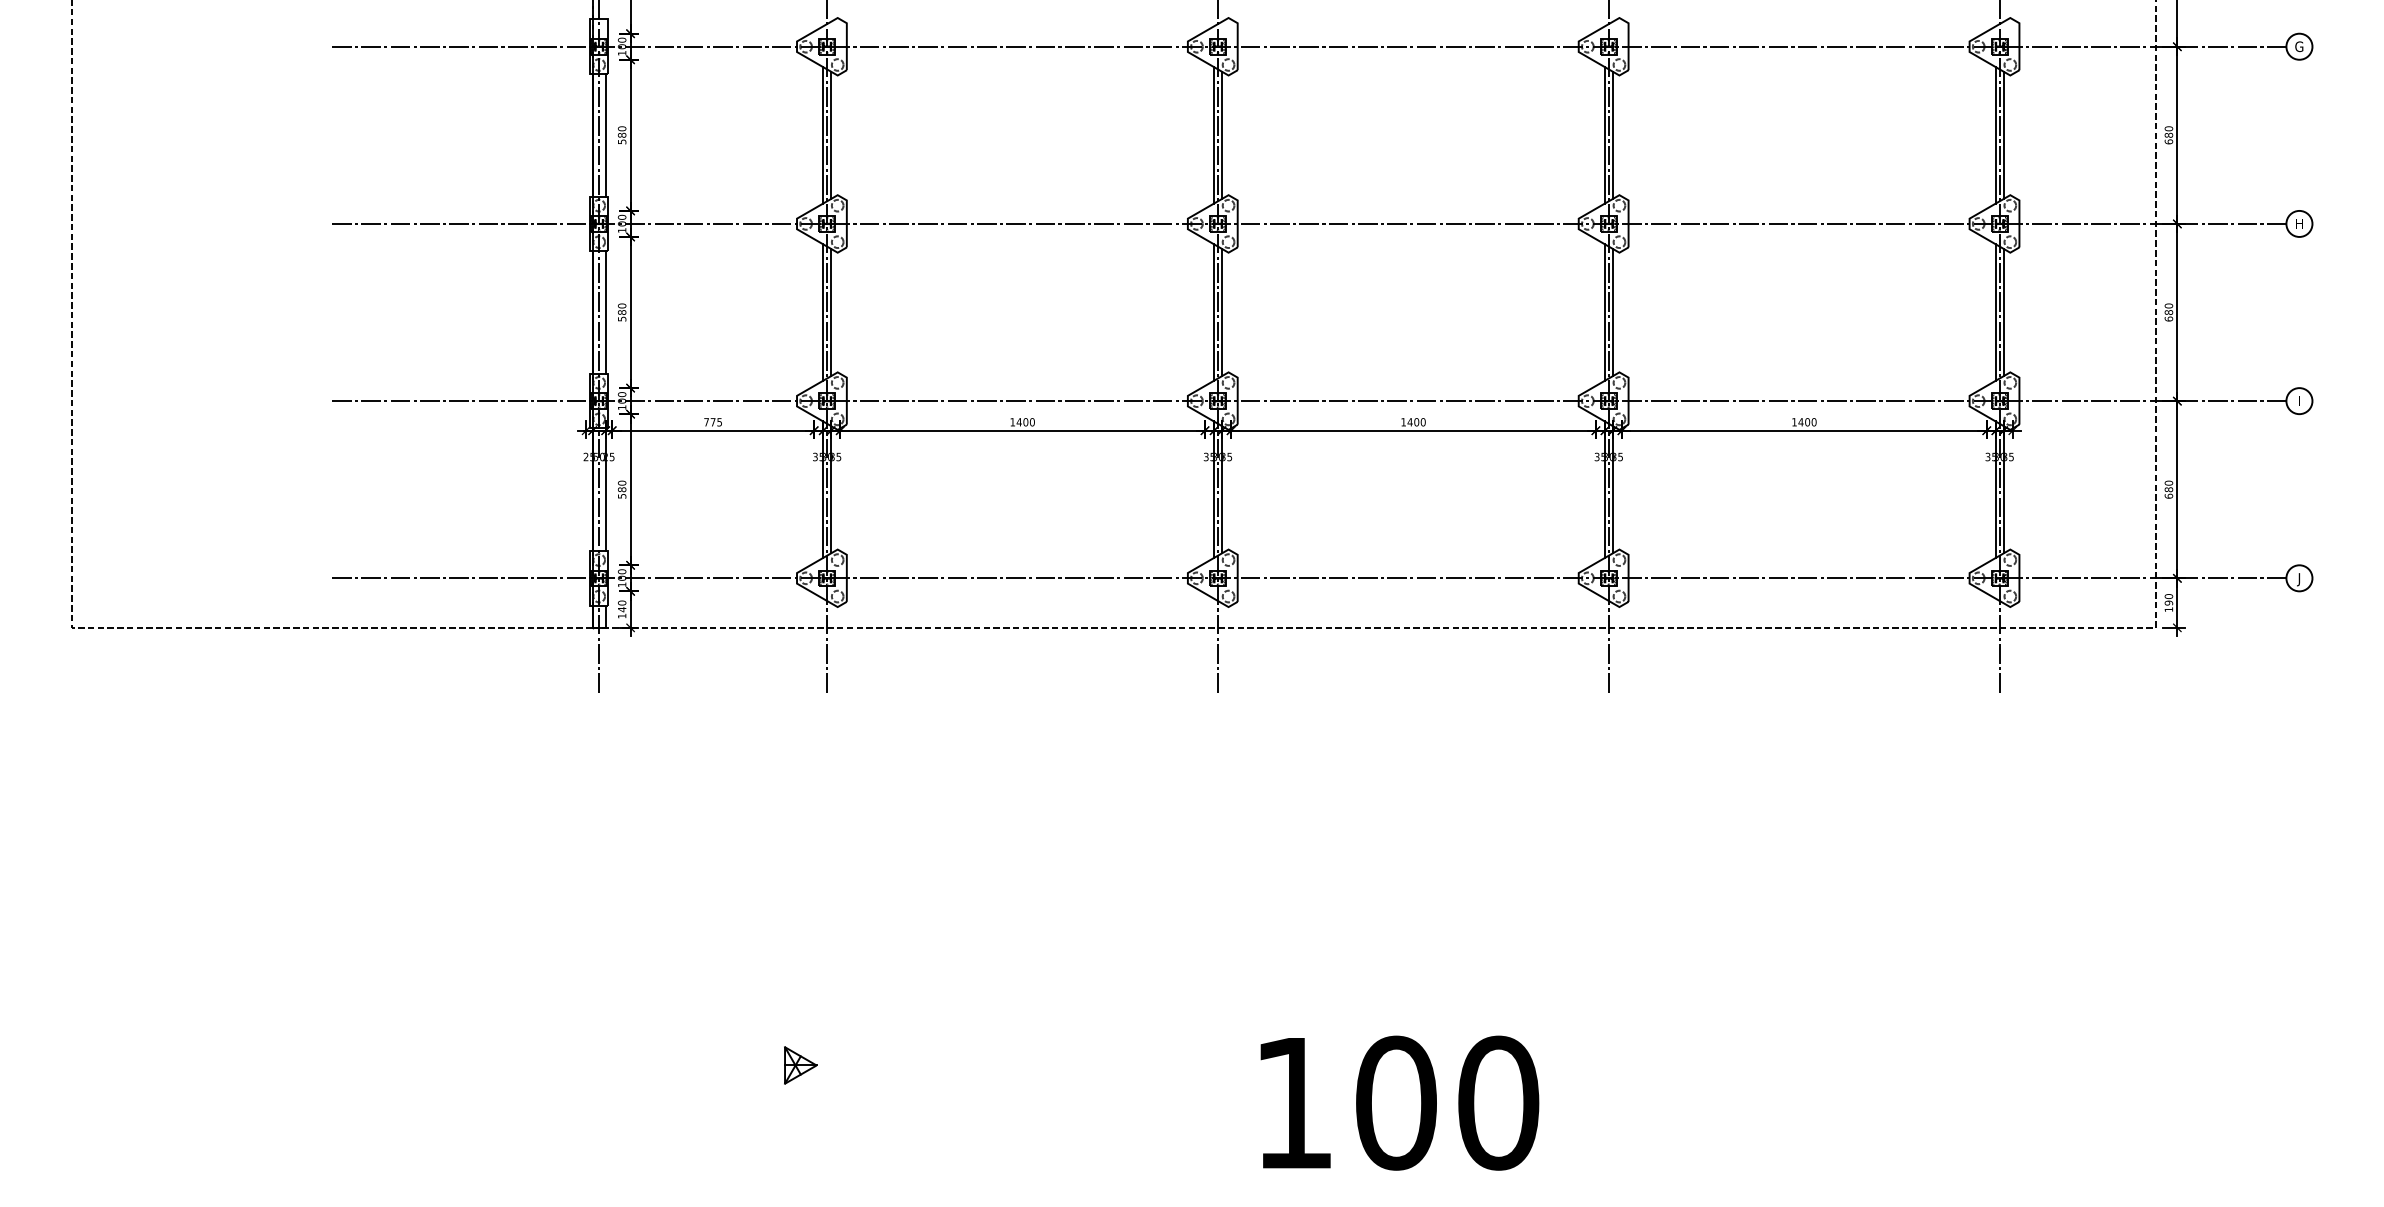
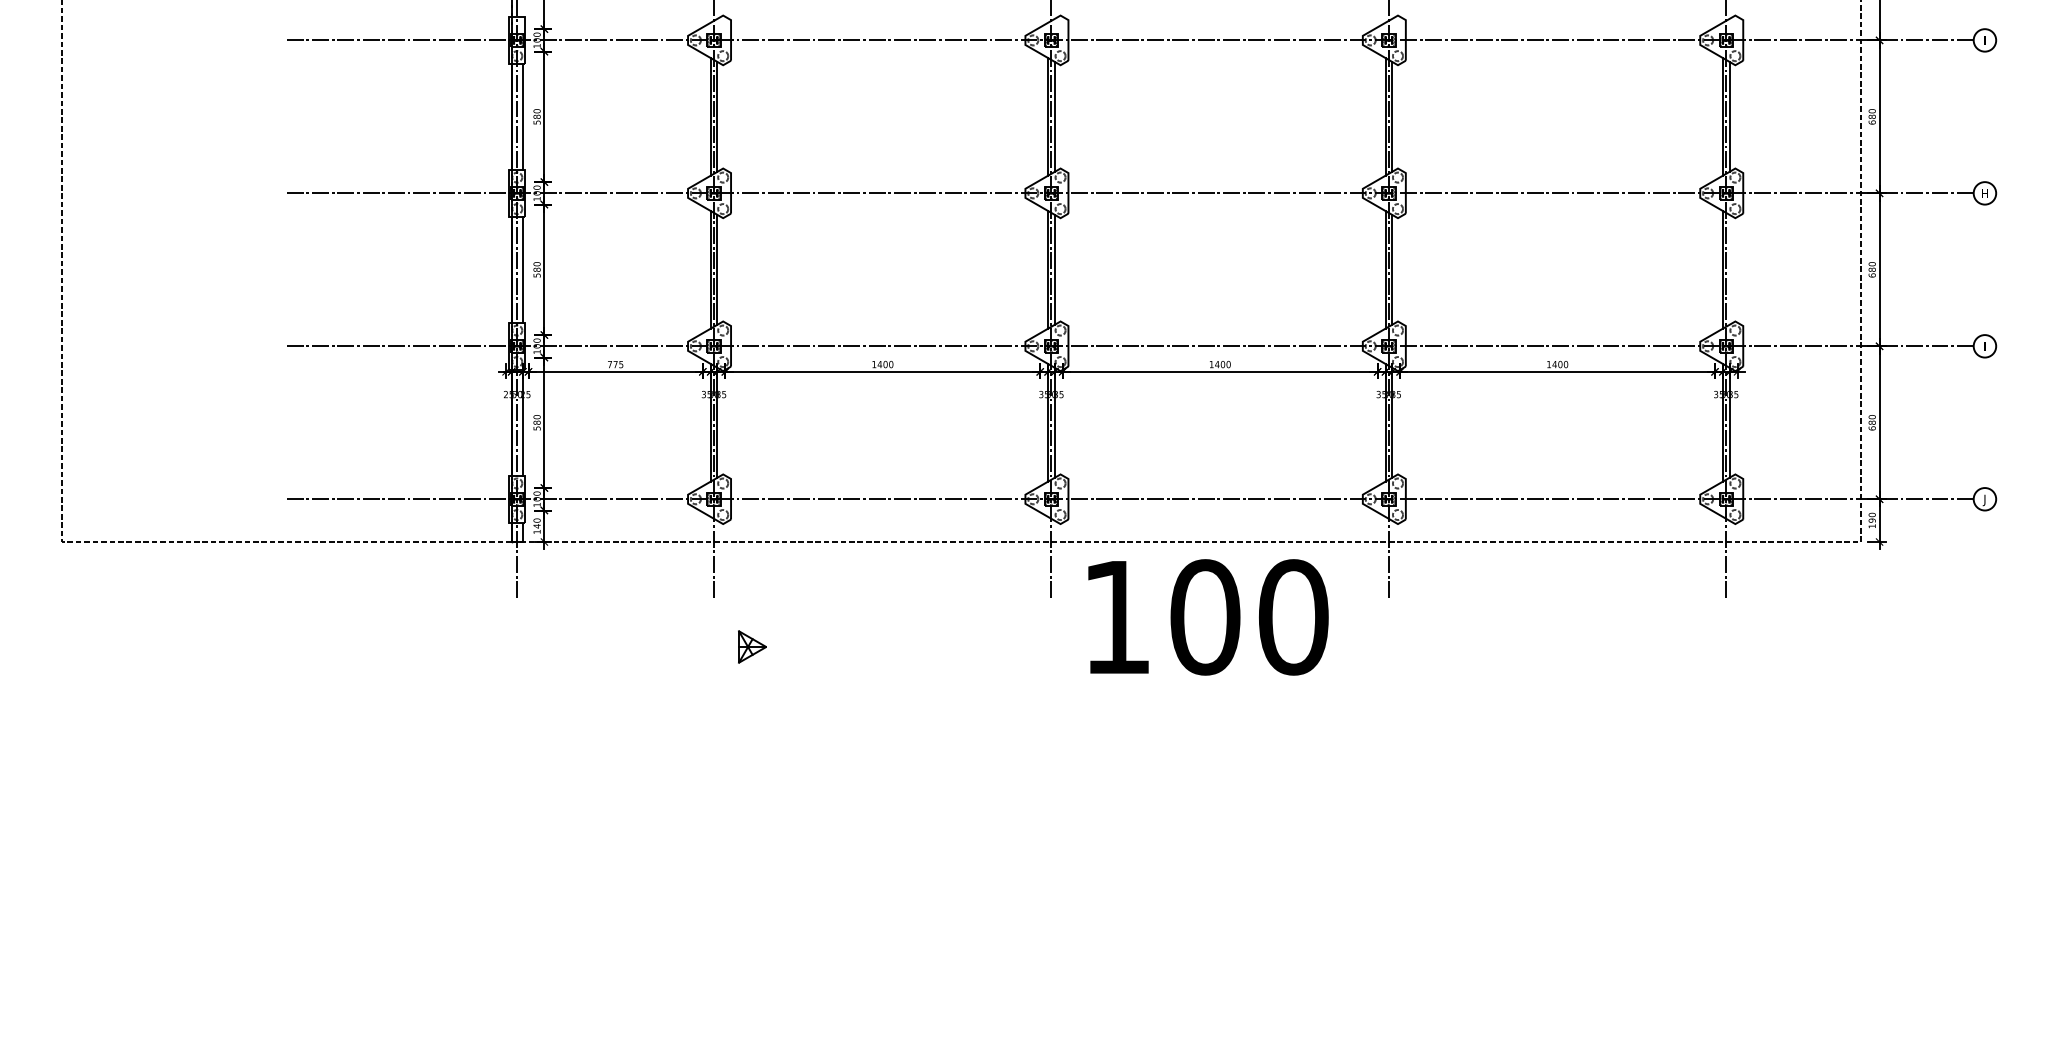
text: (2299, 46) -> (1984, 40), G -> I
line: (2003, 312) -> (1729, 269), removed
part: (800, 1065) -> (752, 647), moved
text: (1399, 1102) -> (1208, 616), moved

